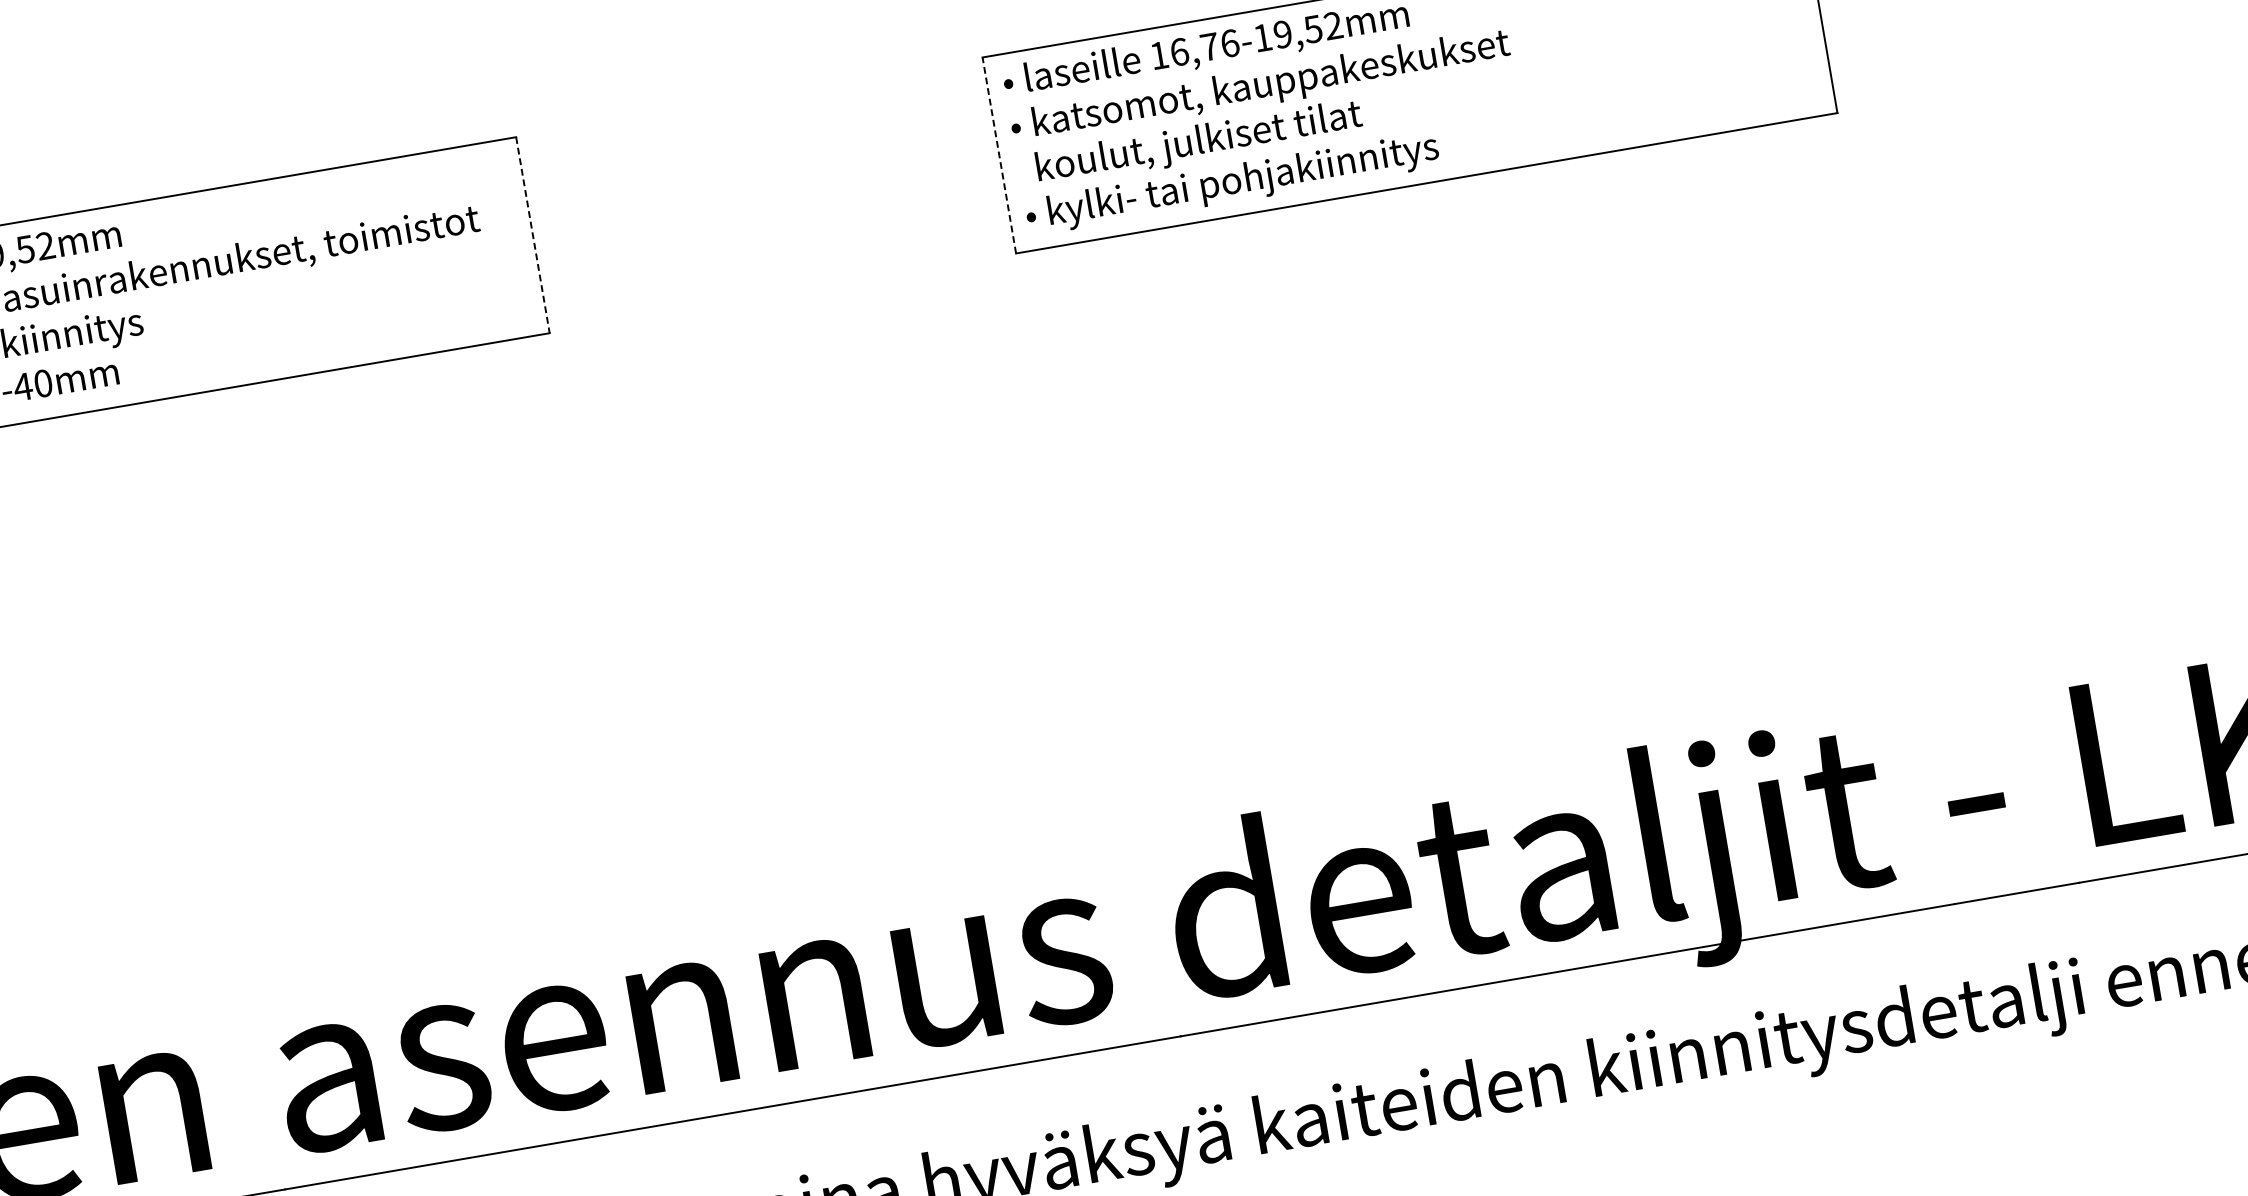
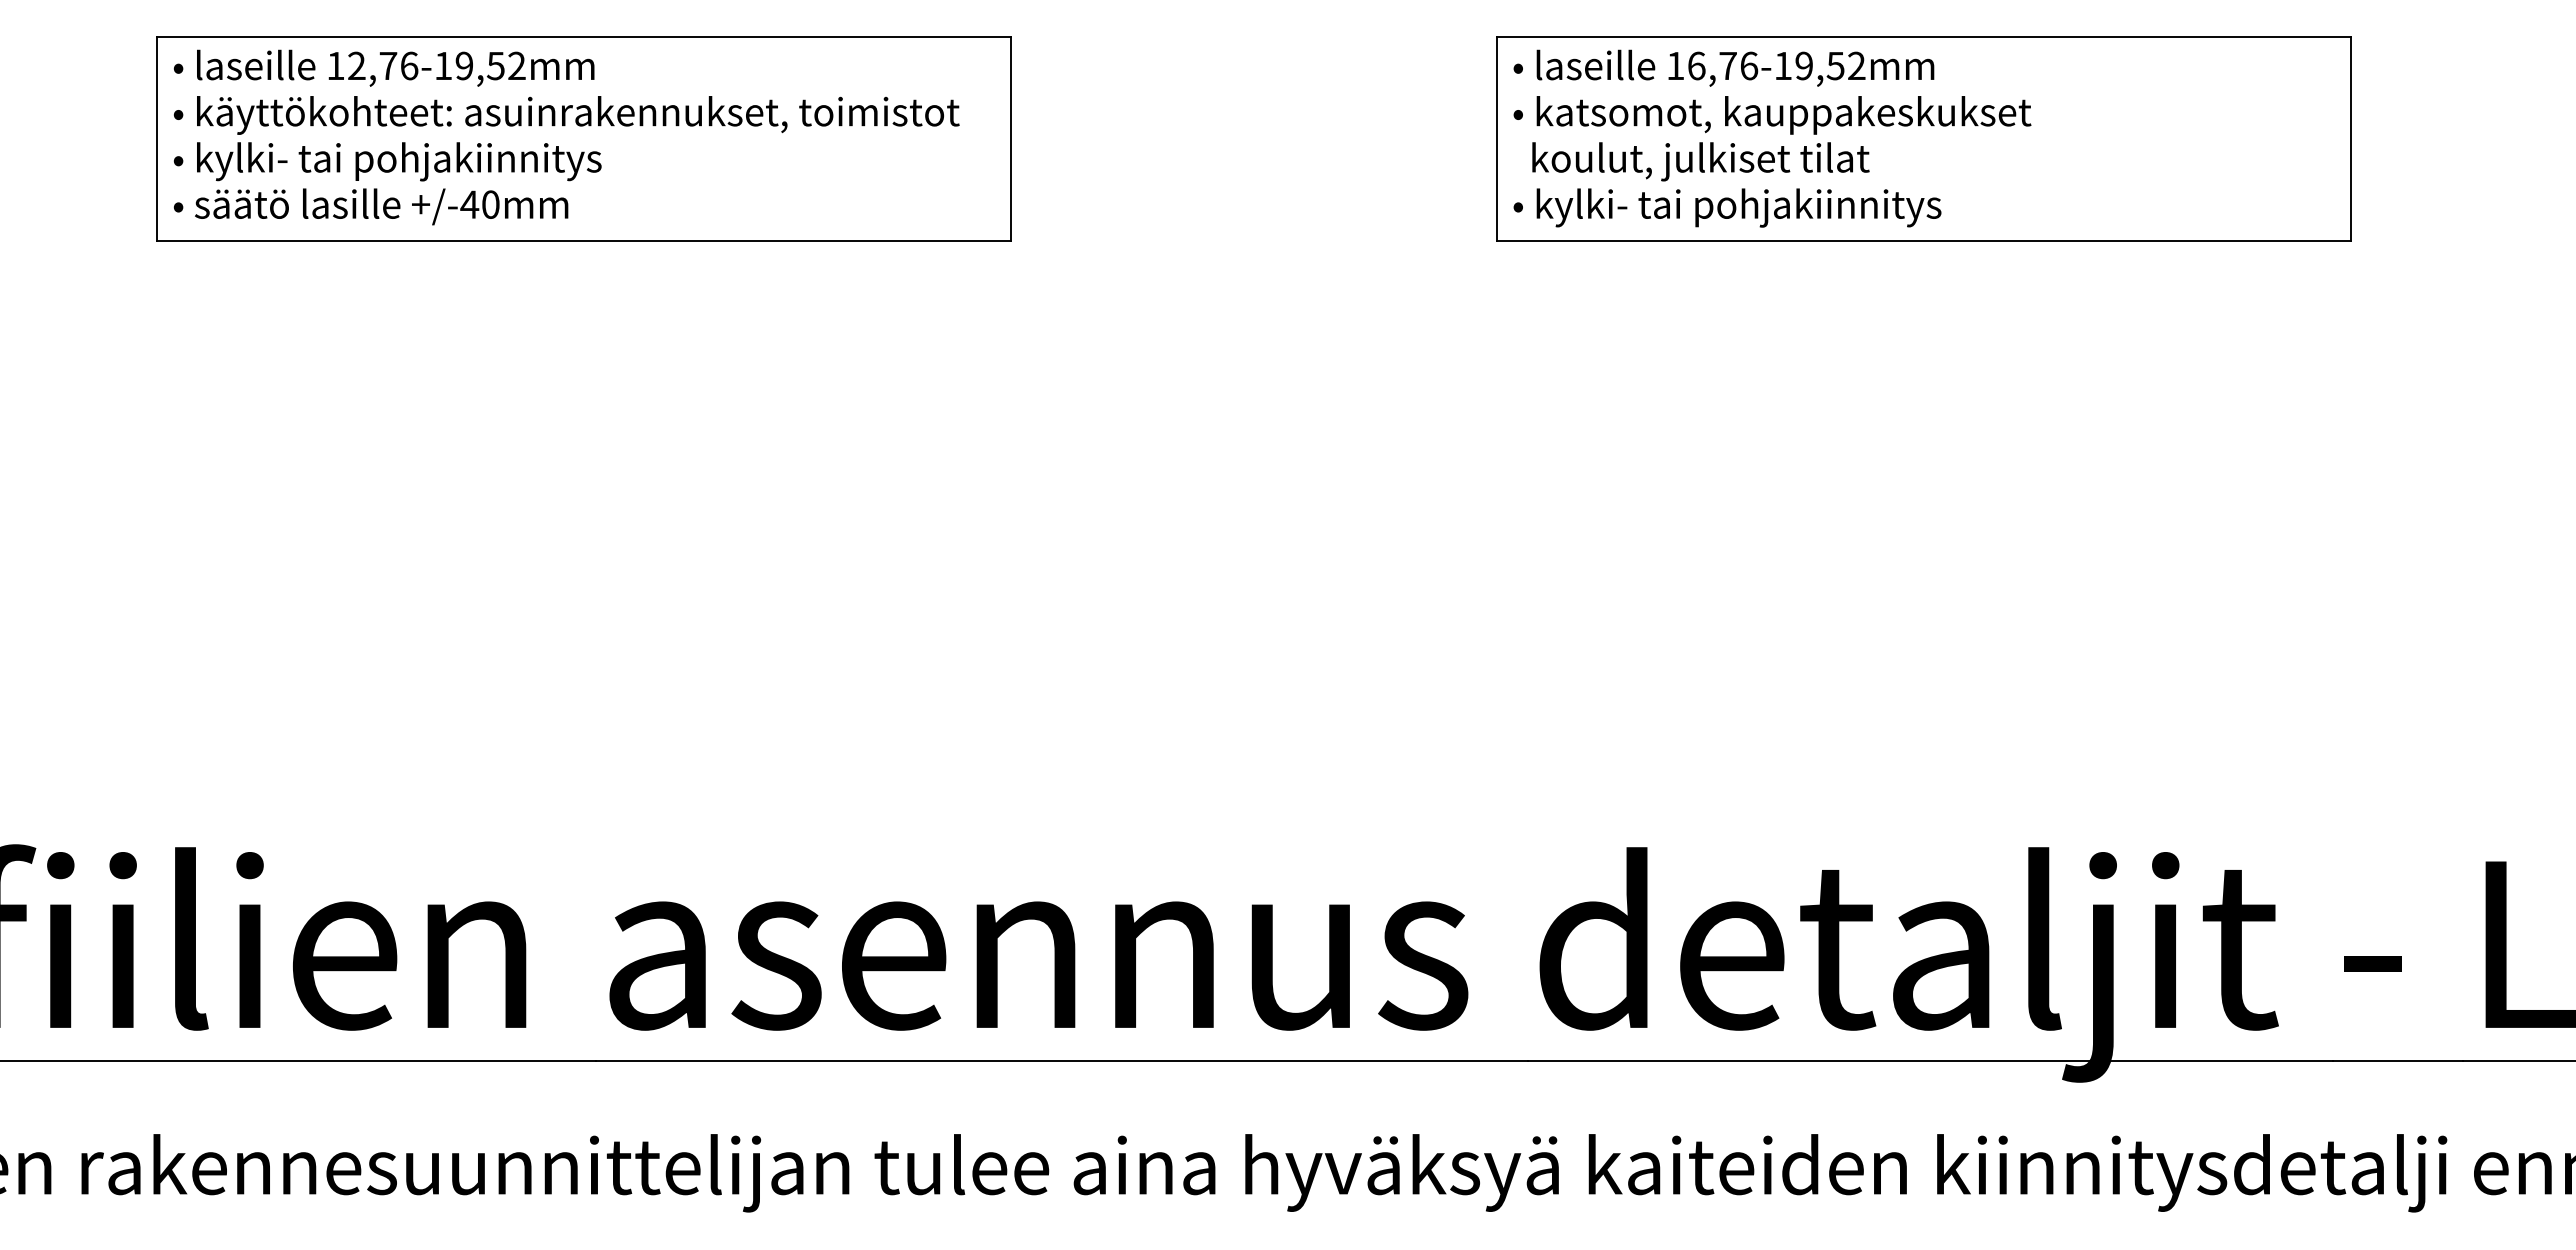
line: (999, 155) -> (1496, 139), dashed -> solid
line: (533, 235) -> (1011, 139), dashed -> solid

